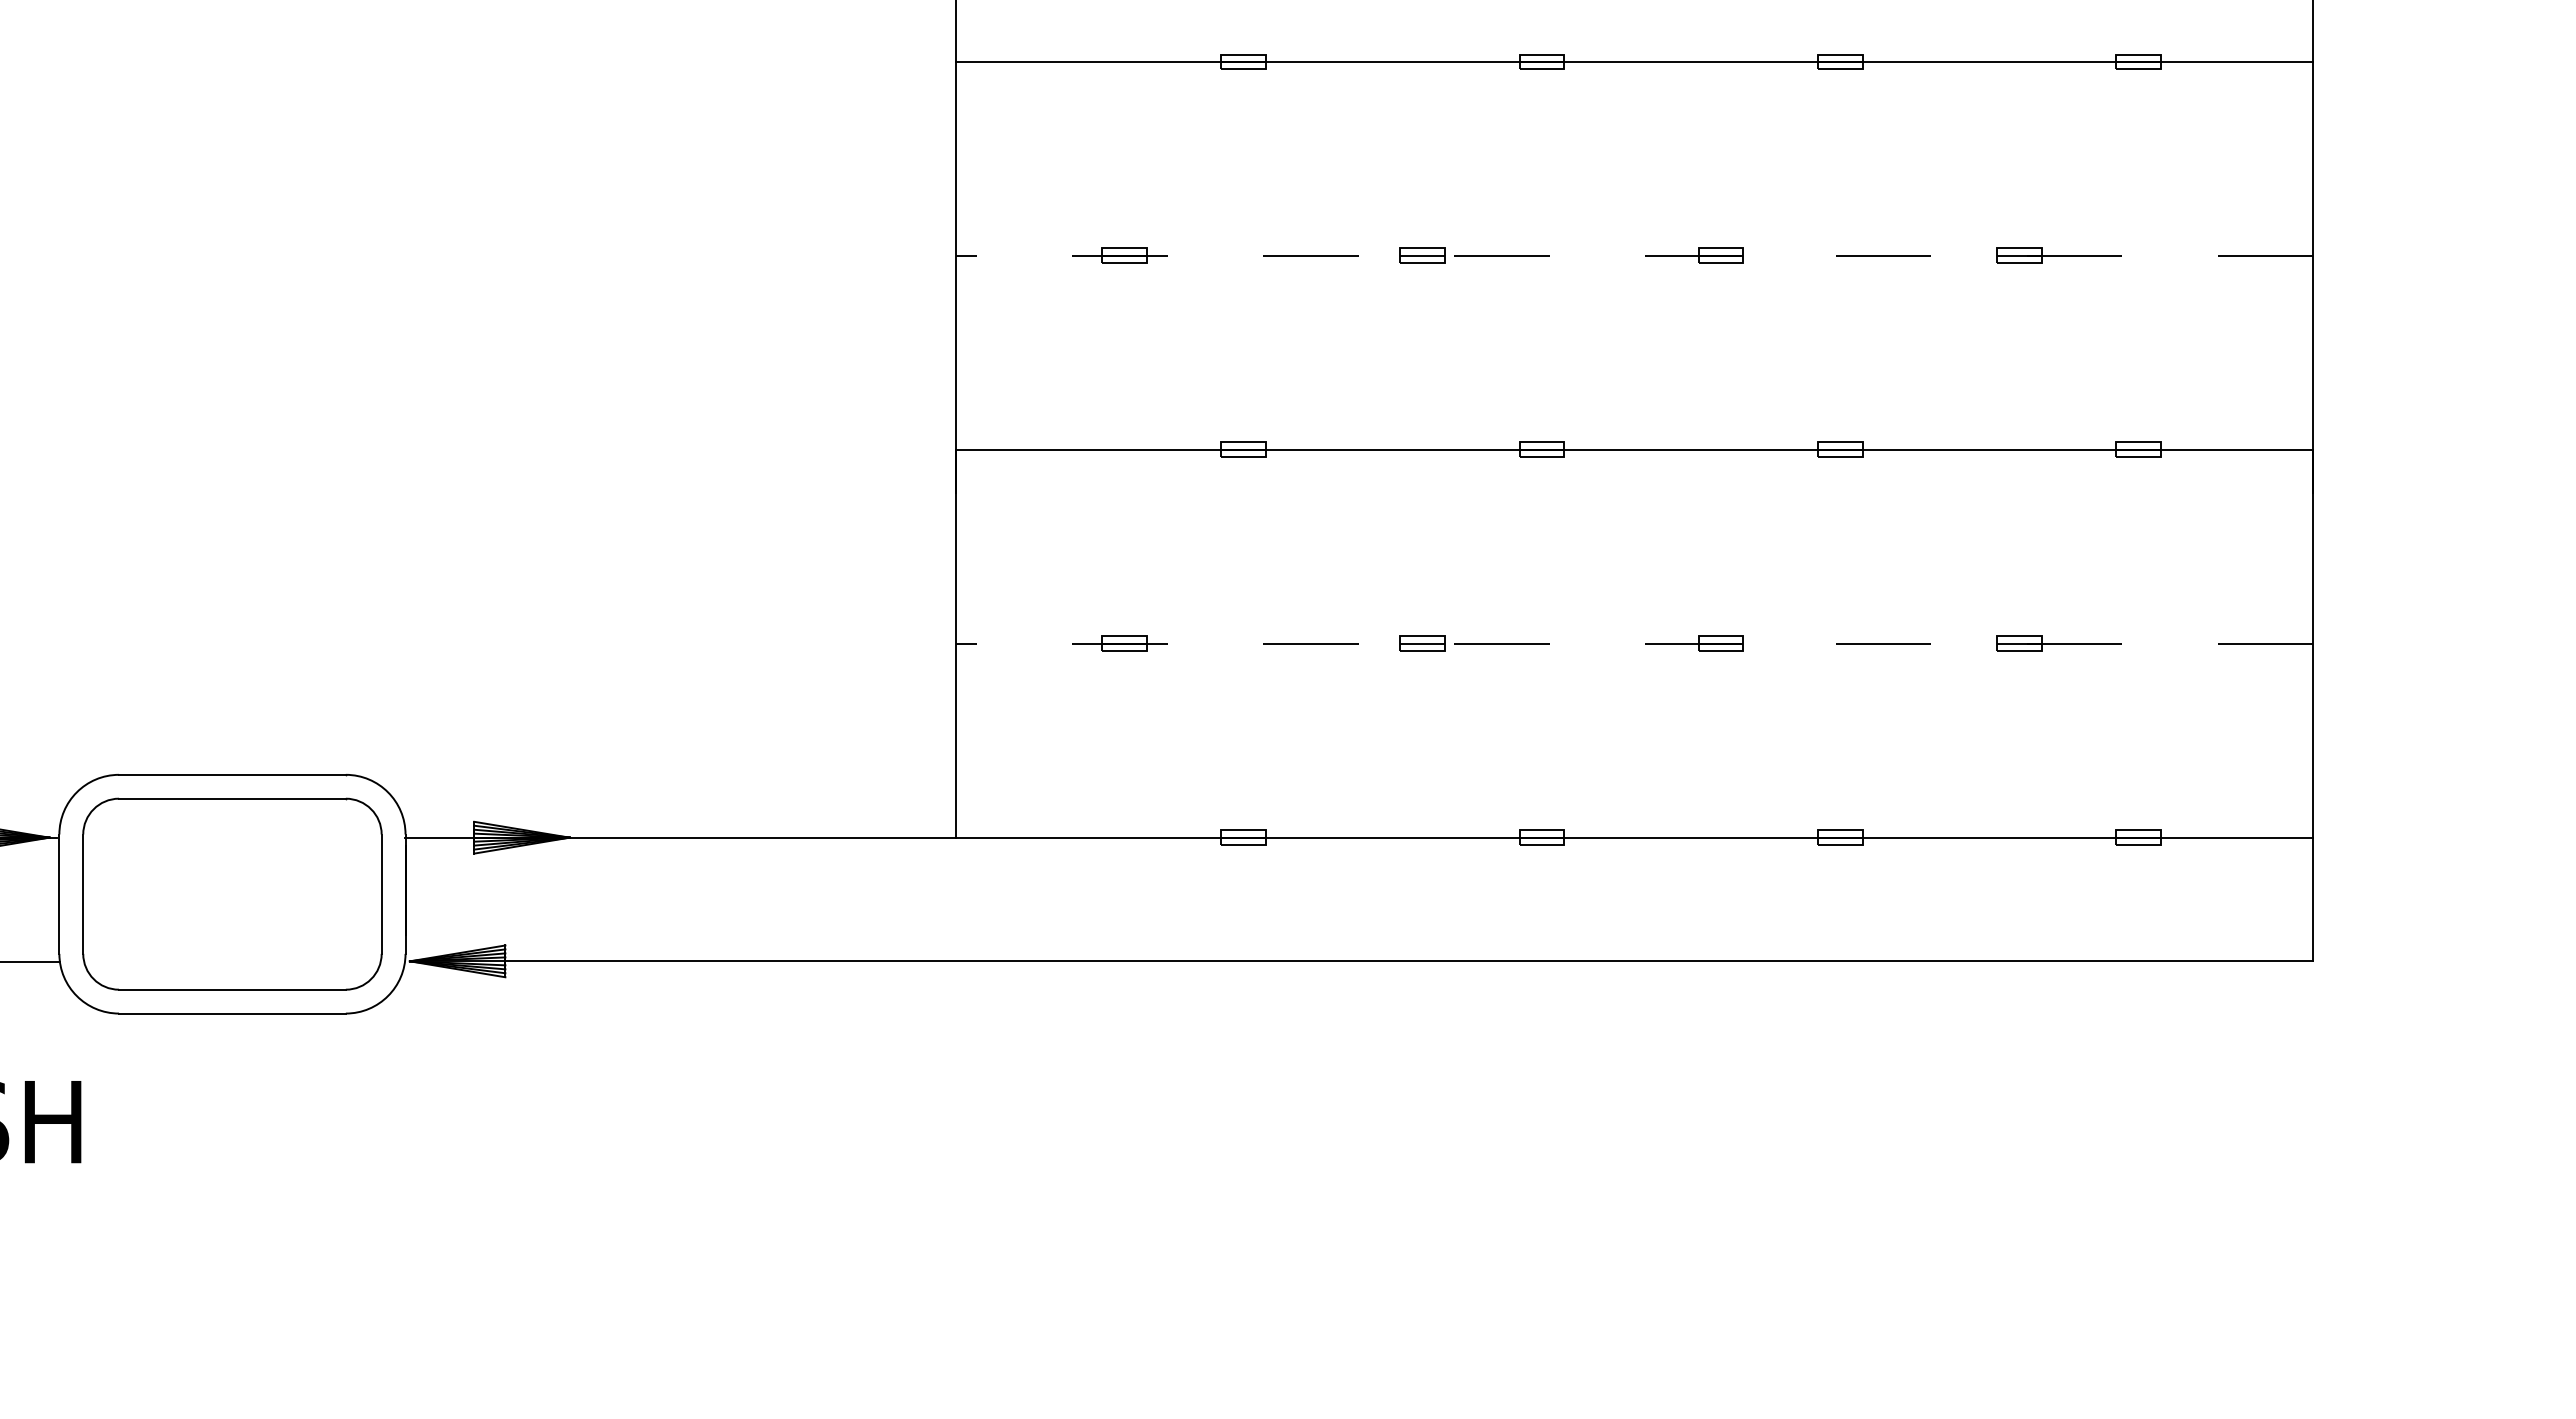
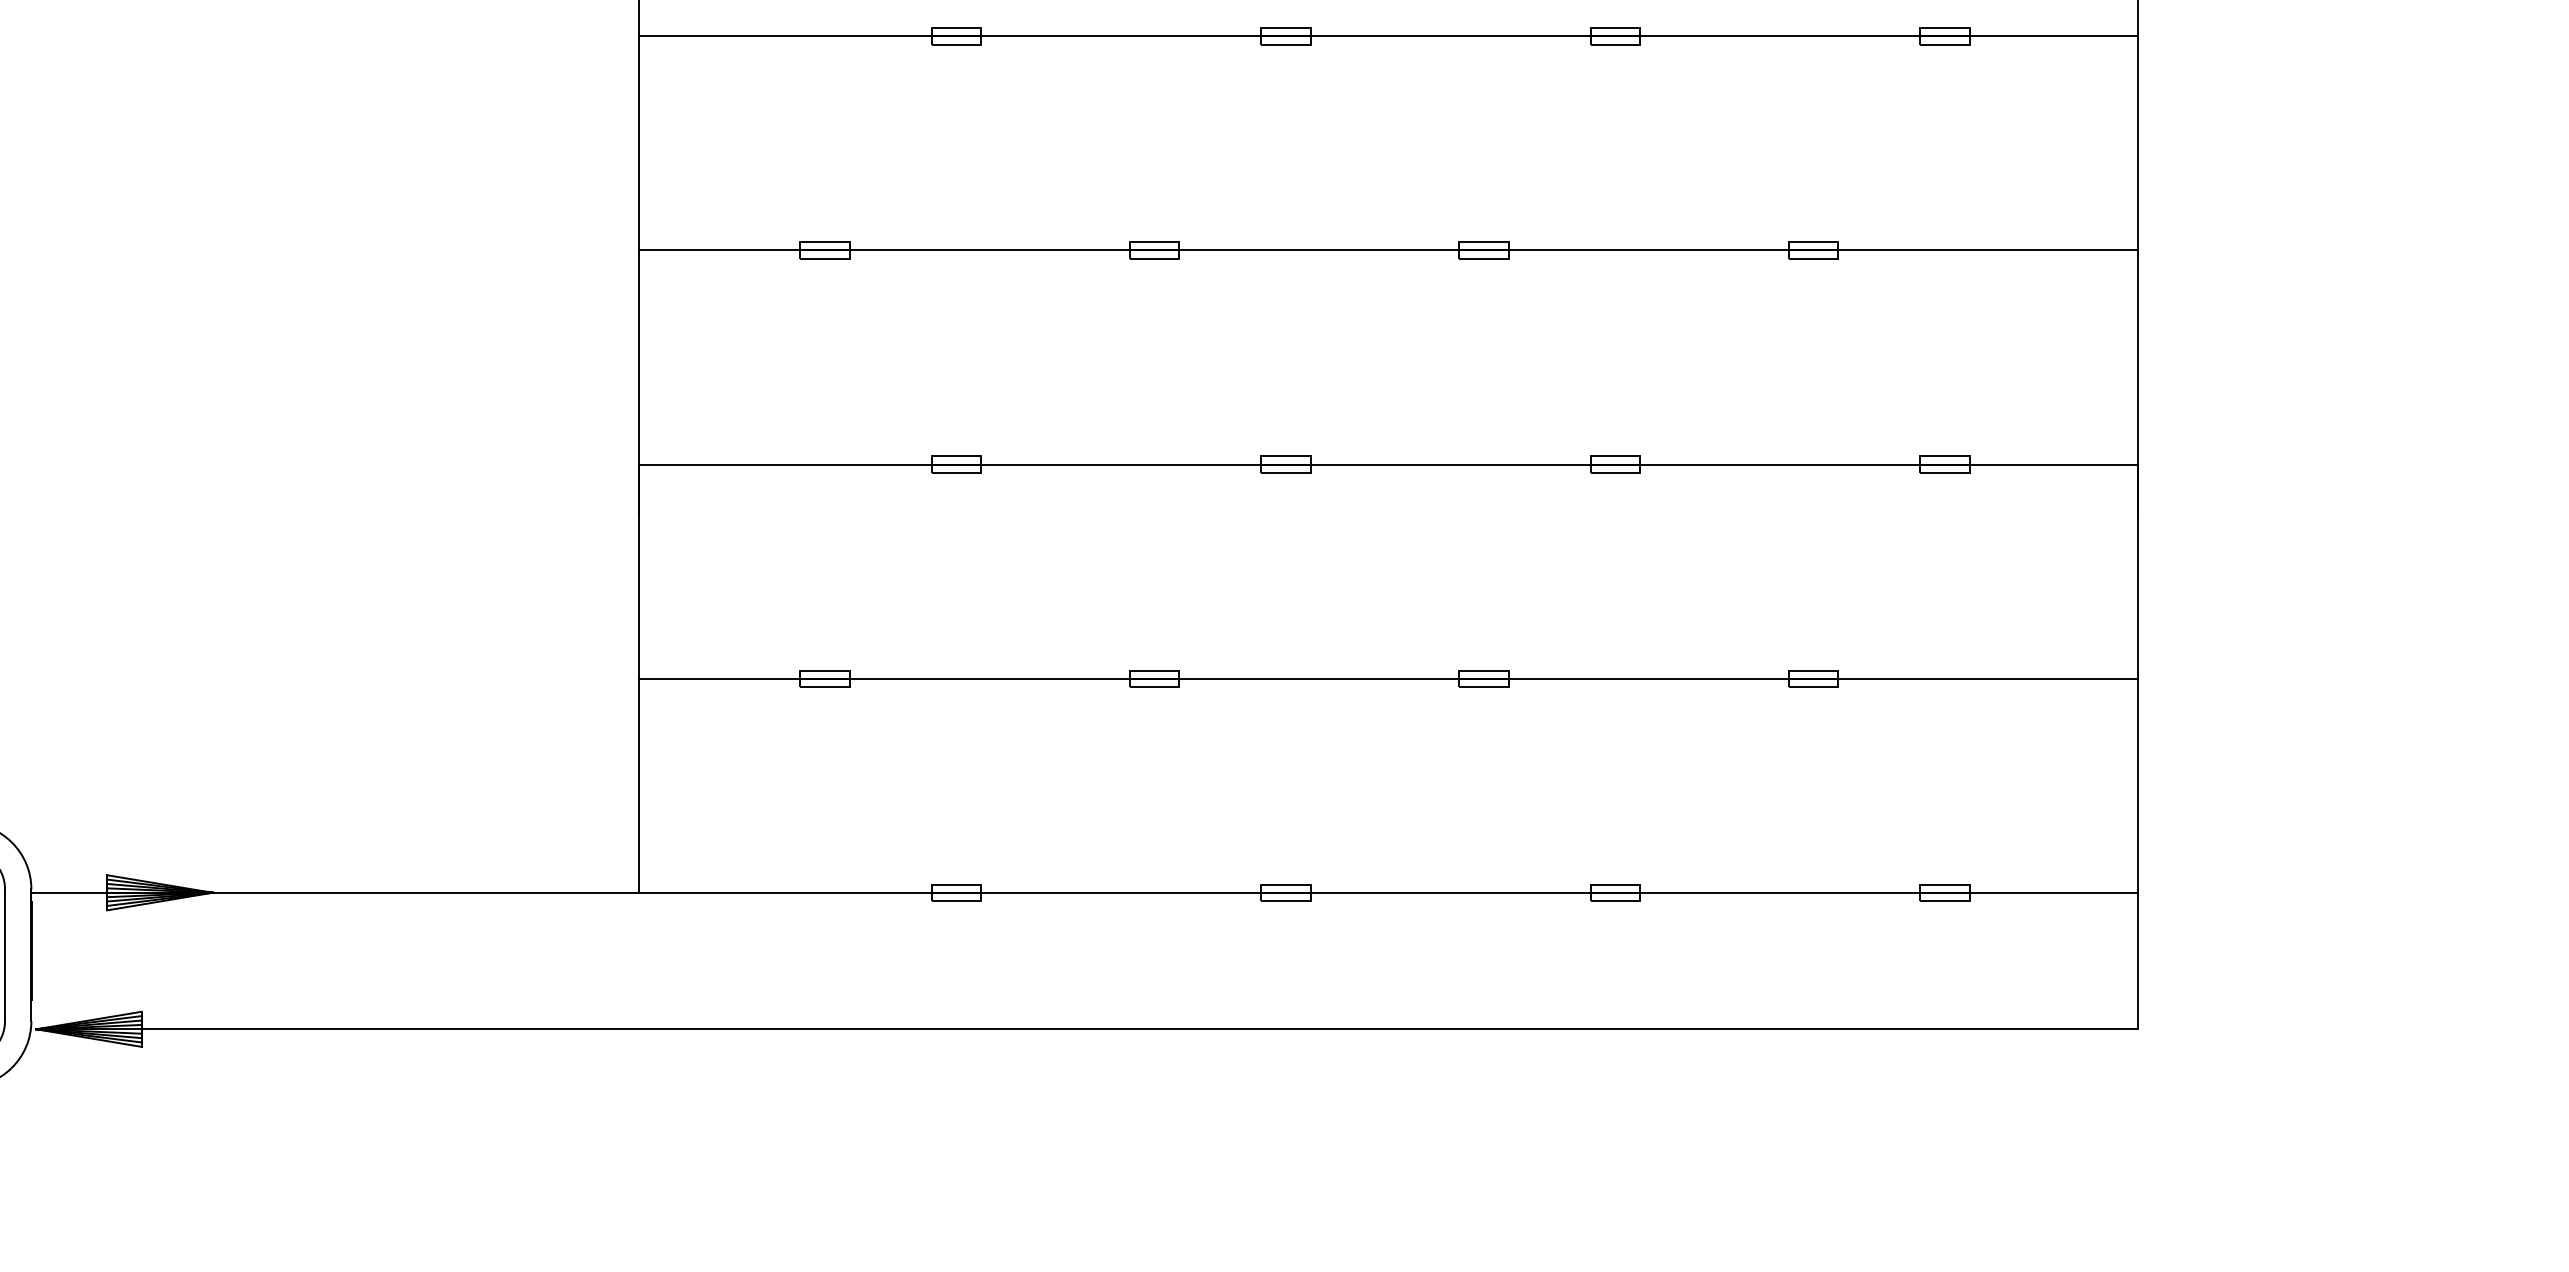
line: (1634, 255) -> (1388, 249), dashed -> solid
line: (1634, 643) -> (1388, 678), dashed -> solid

